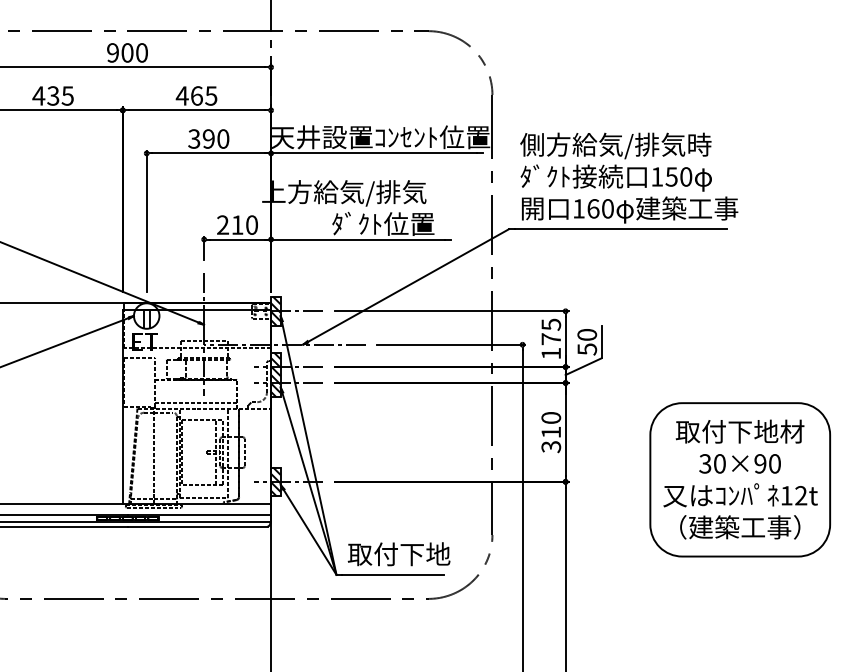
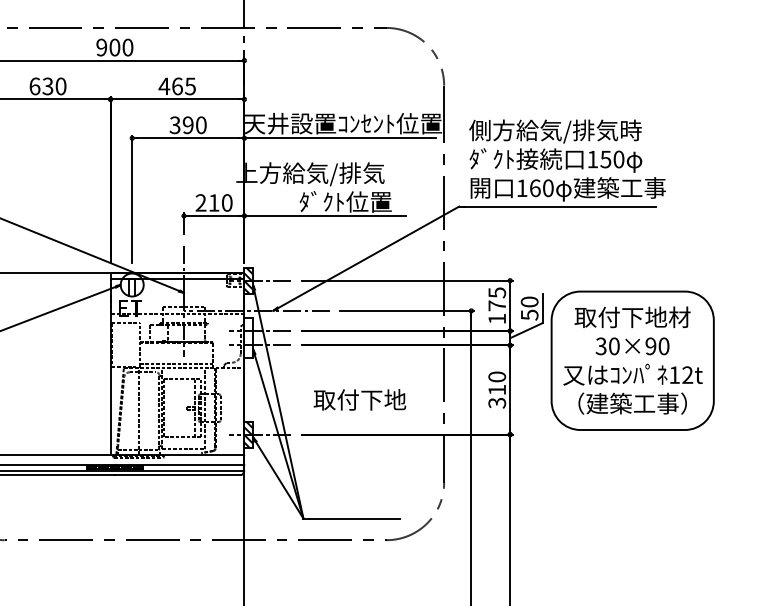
text: (52, 96) -> (47, 86), 435 -> 630
hatch: (275, 375) -> (248, 338), removed
part: (739, 479) -> (632, 360), moved
text: (398, 553) -> (359, 399), moved

